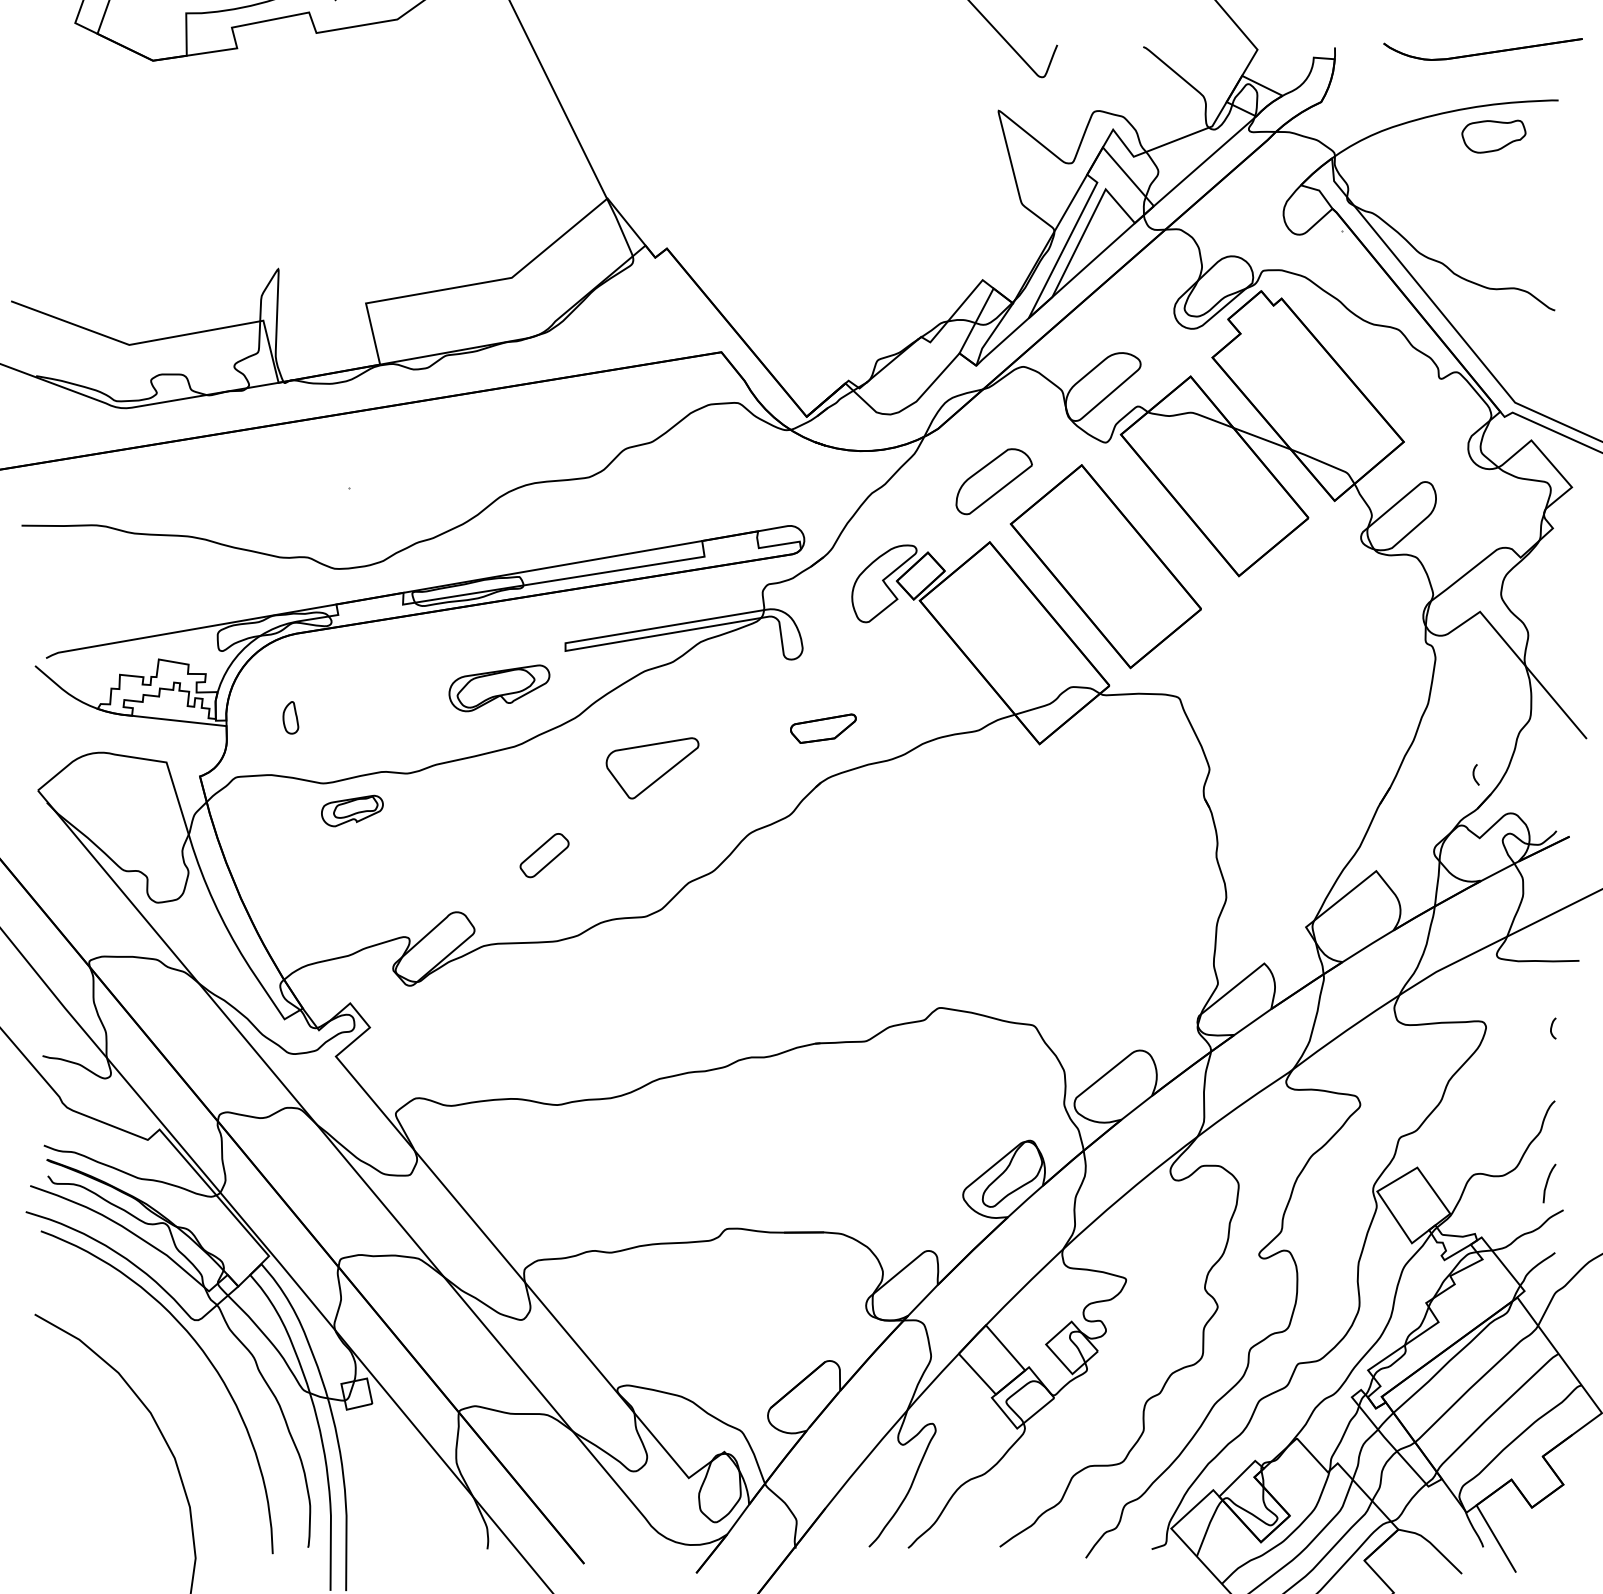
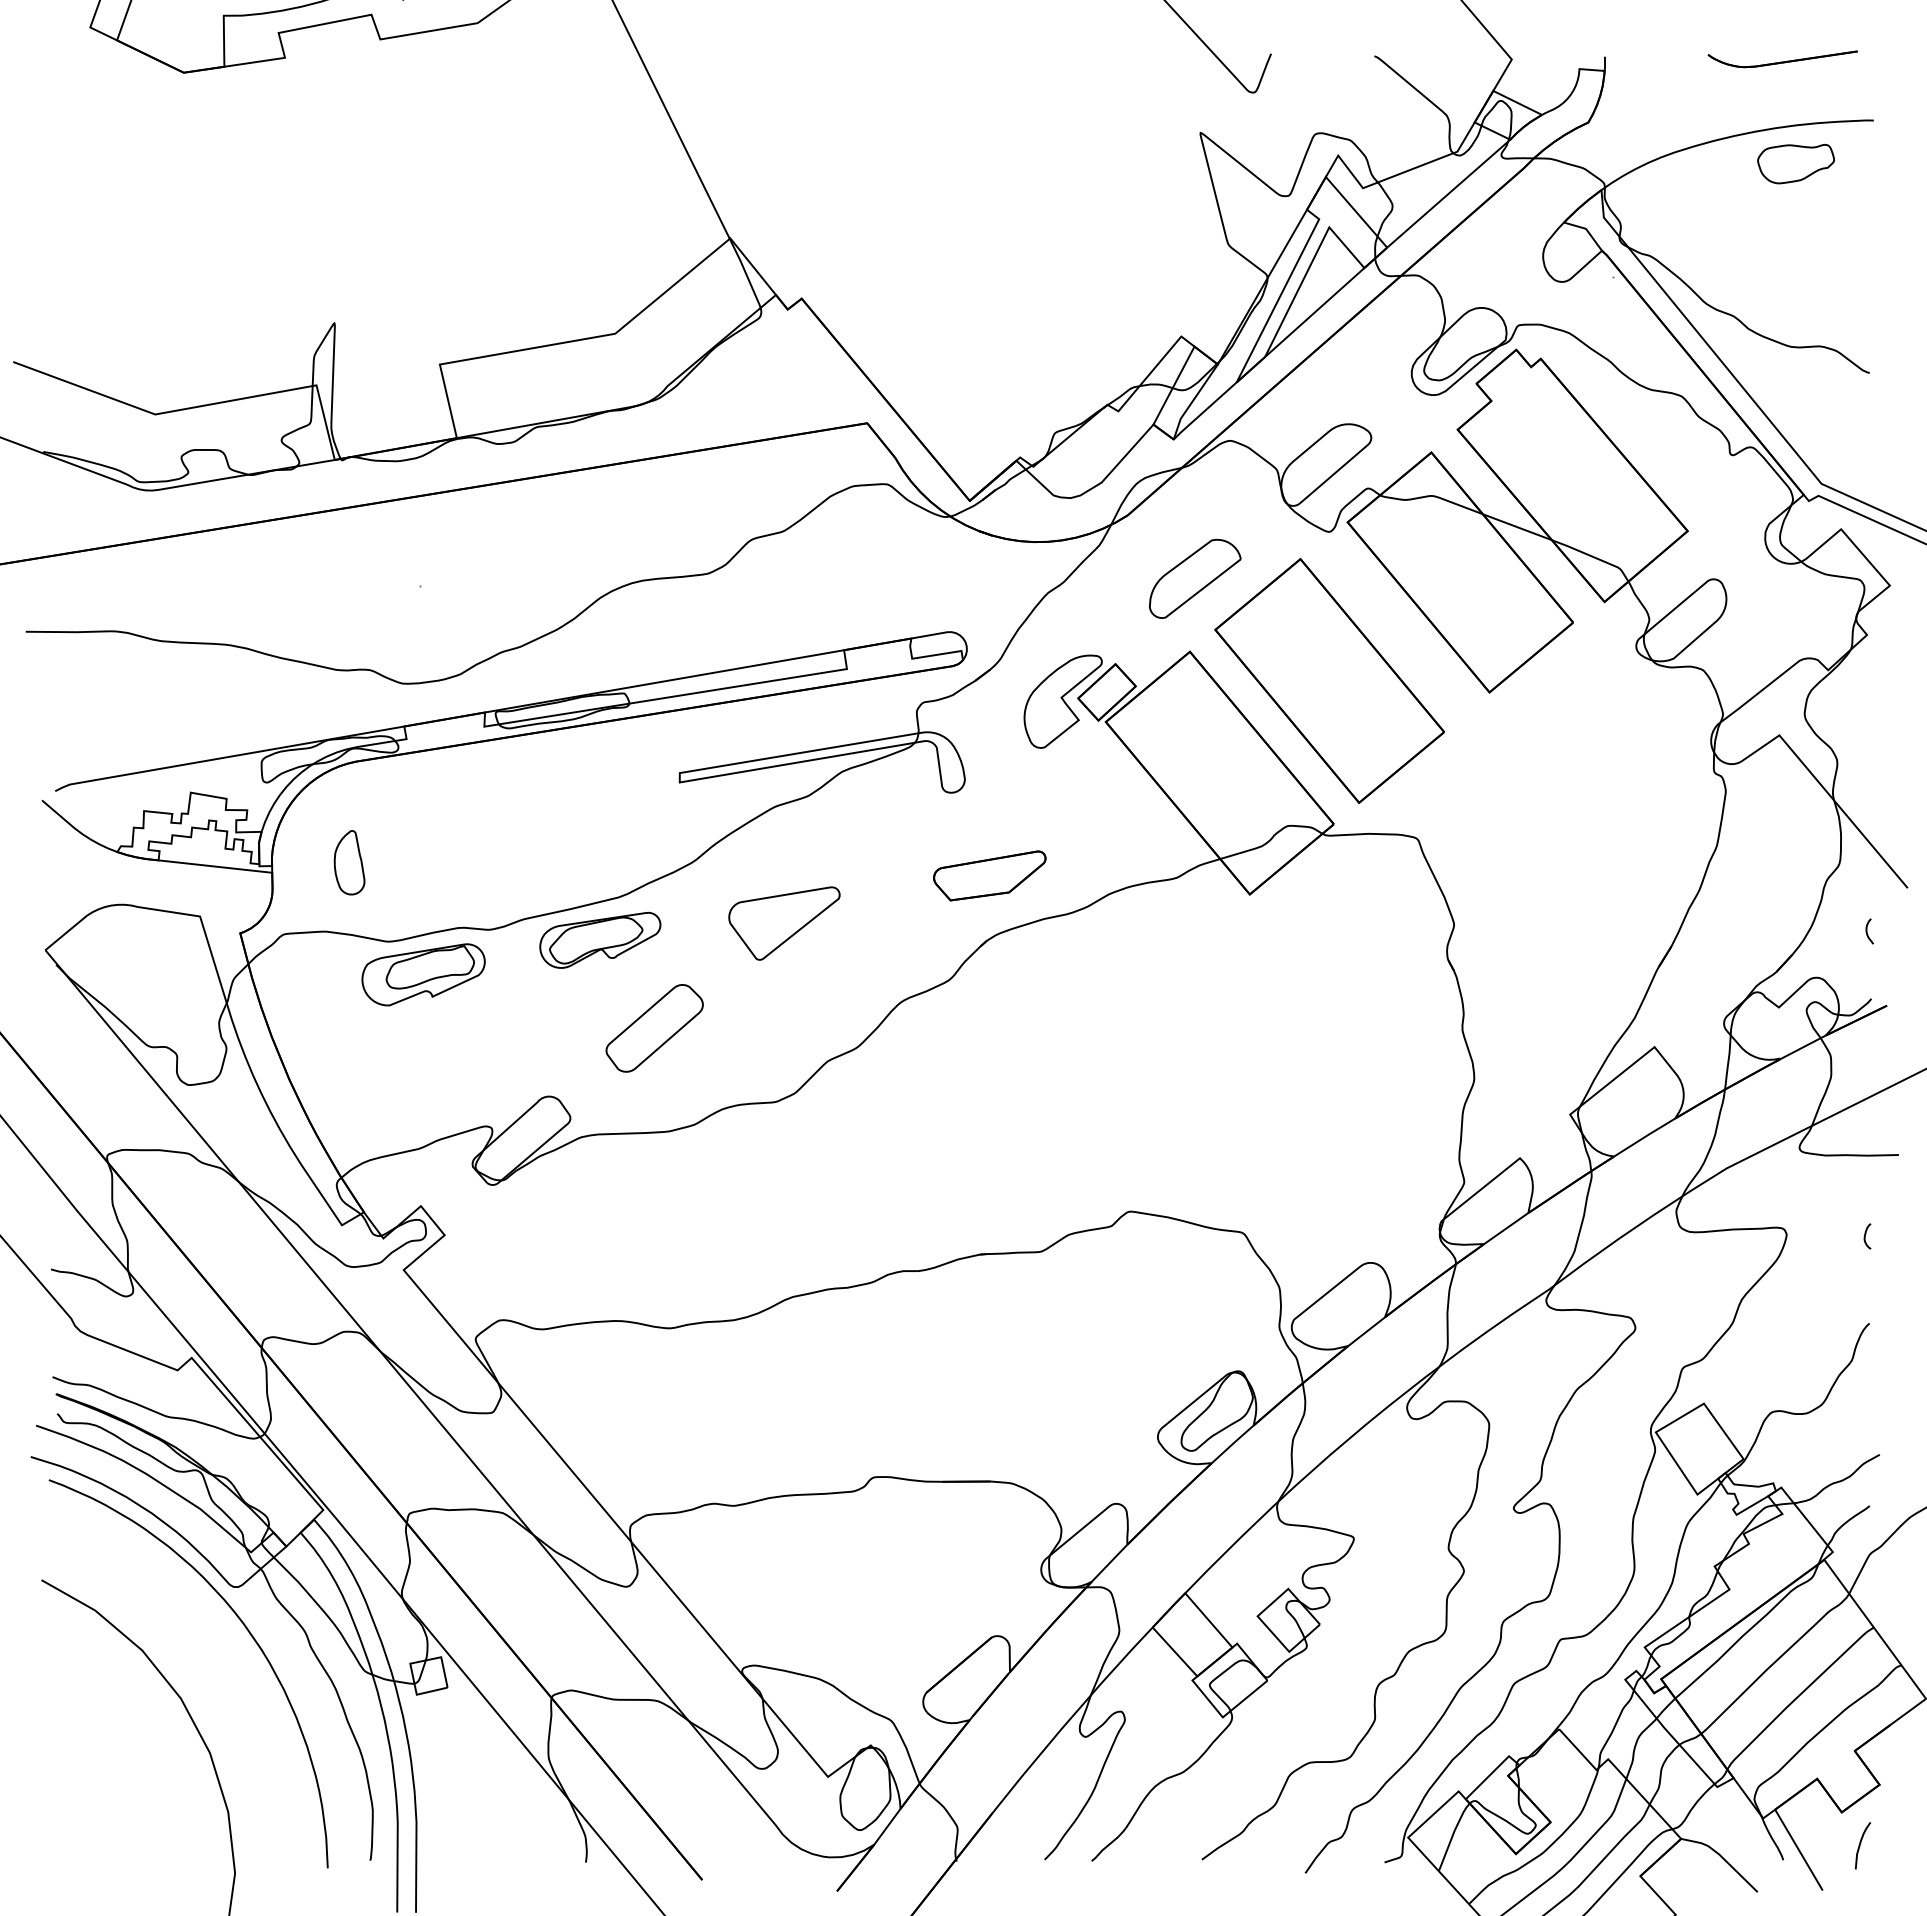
part: (1482, 49) -> (1782, 59), size x0.62
part: (499, 687) -> (600, 939), moved
part: (290, 717) -> (349, 862), size x1.67
part: (823, 728) -> (989, 875), size x1.43
curve: (1474, 774) -> (1867, 931), moved
part: (352, 810) -> (423, 974), size x1.67
part: (544, 855) -> (654, 1028), size x1.67
curve: (1547, 1183) -> (1860, 1845), moved

